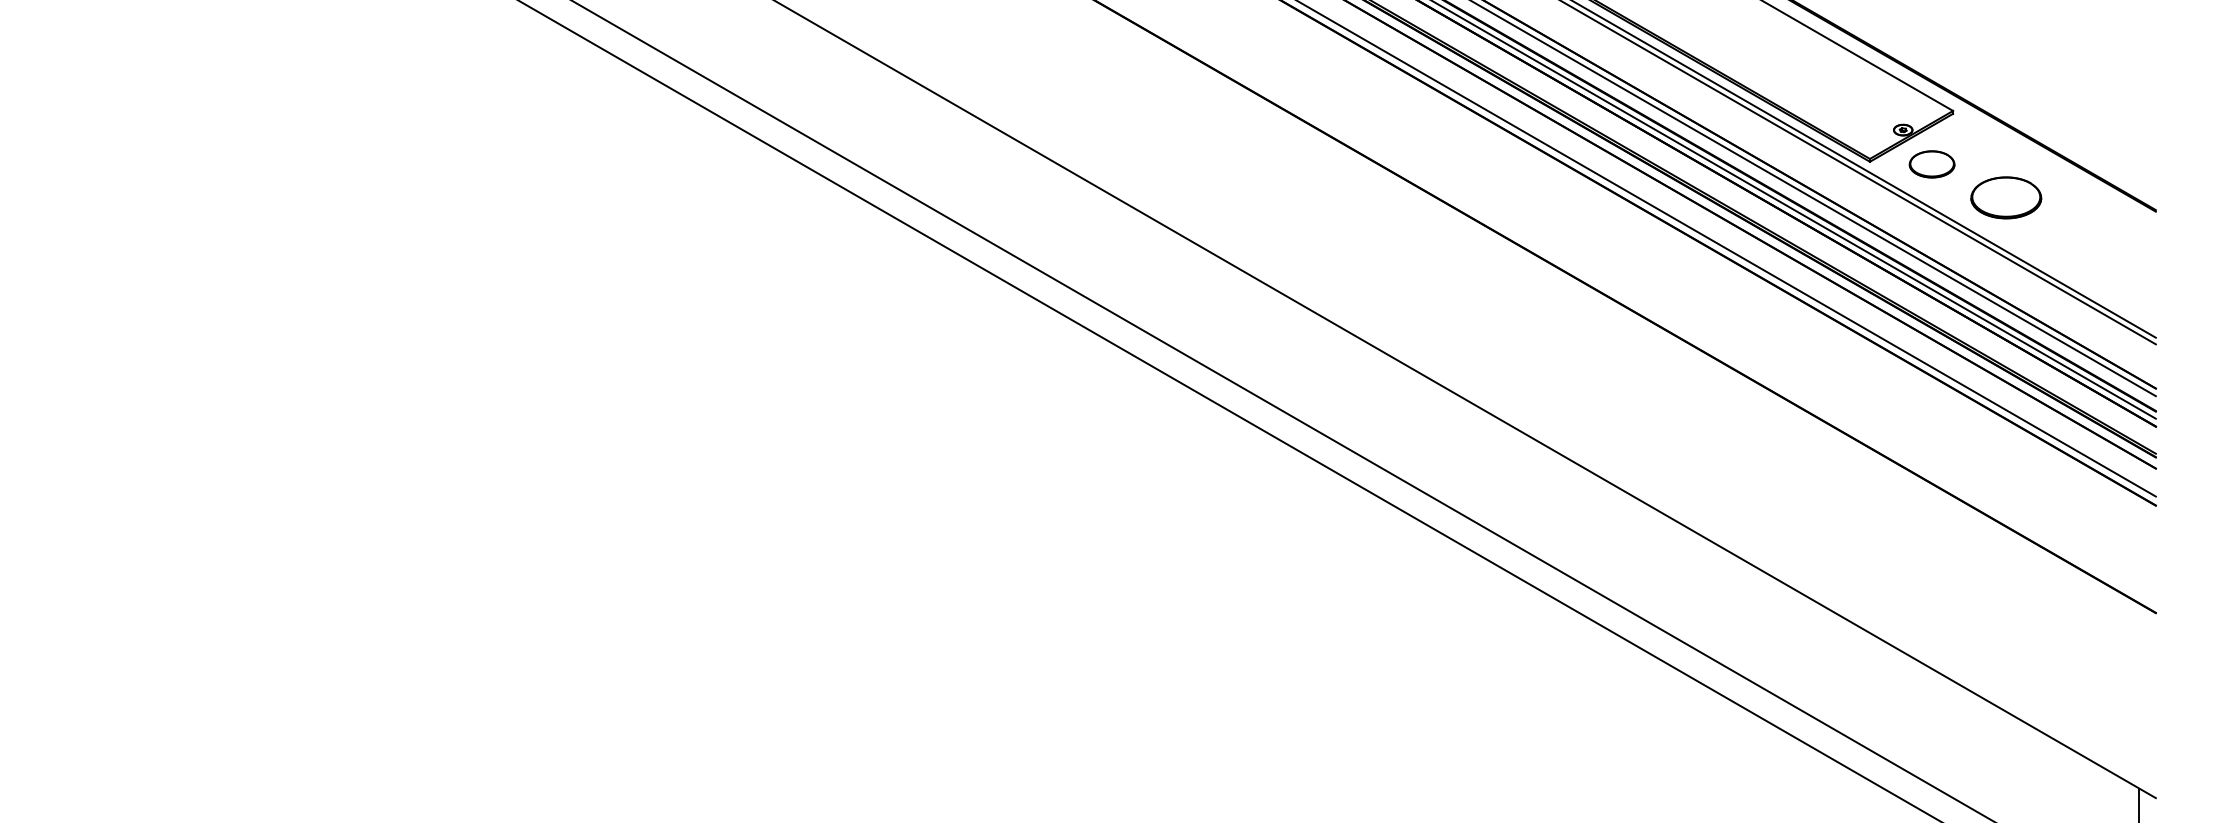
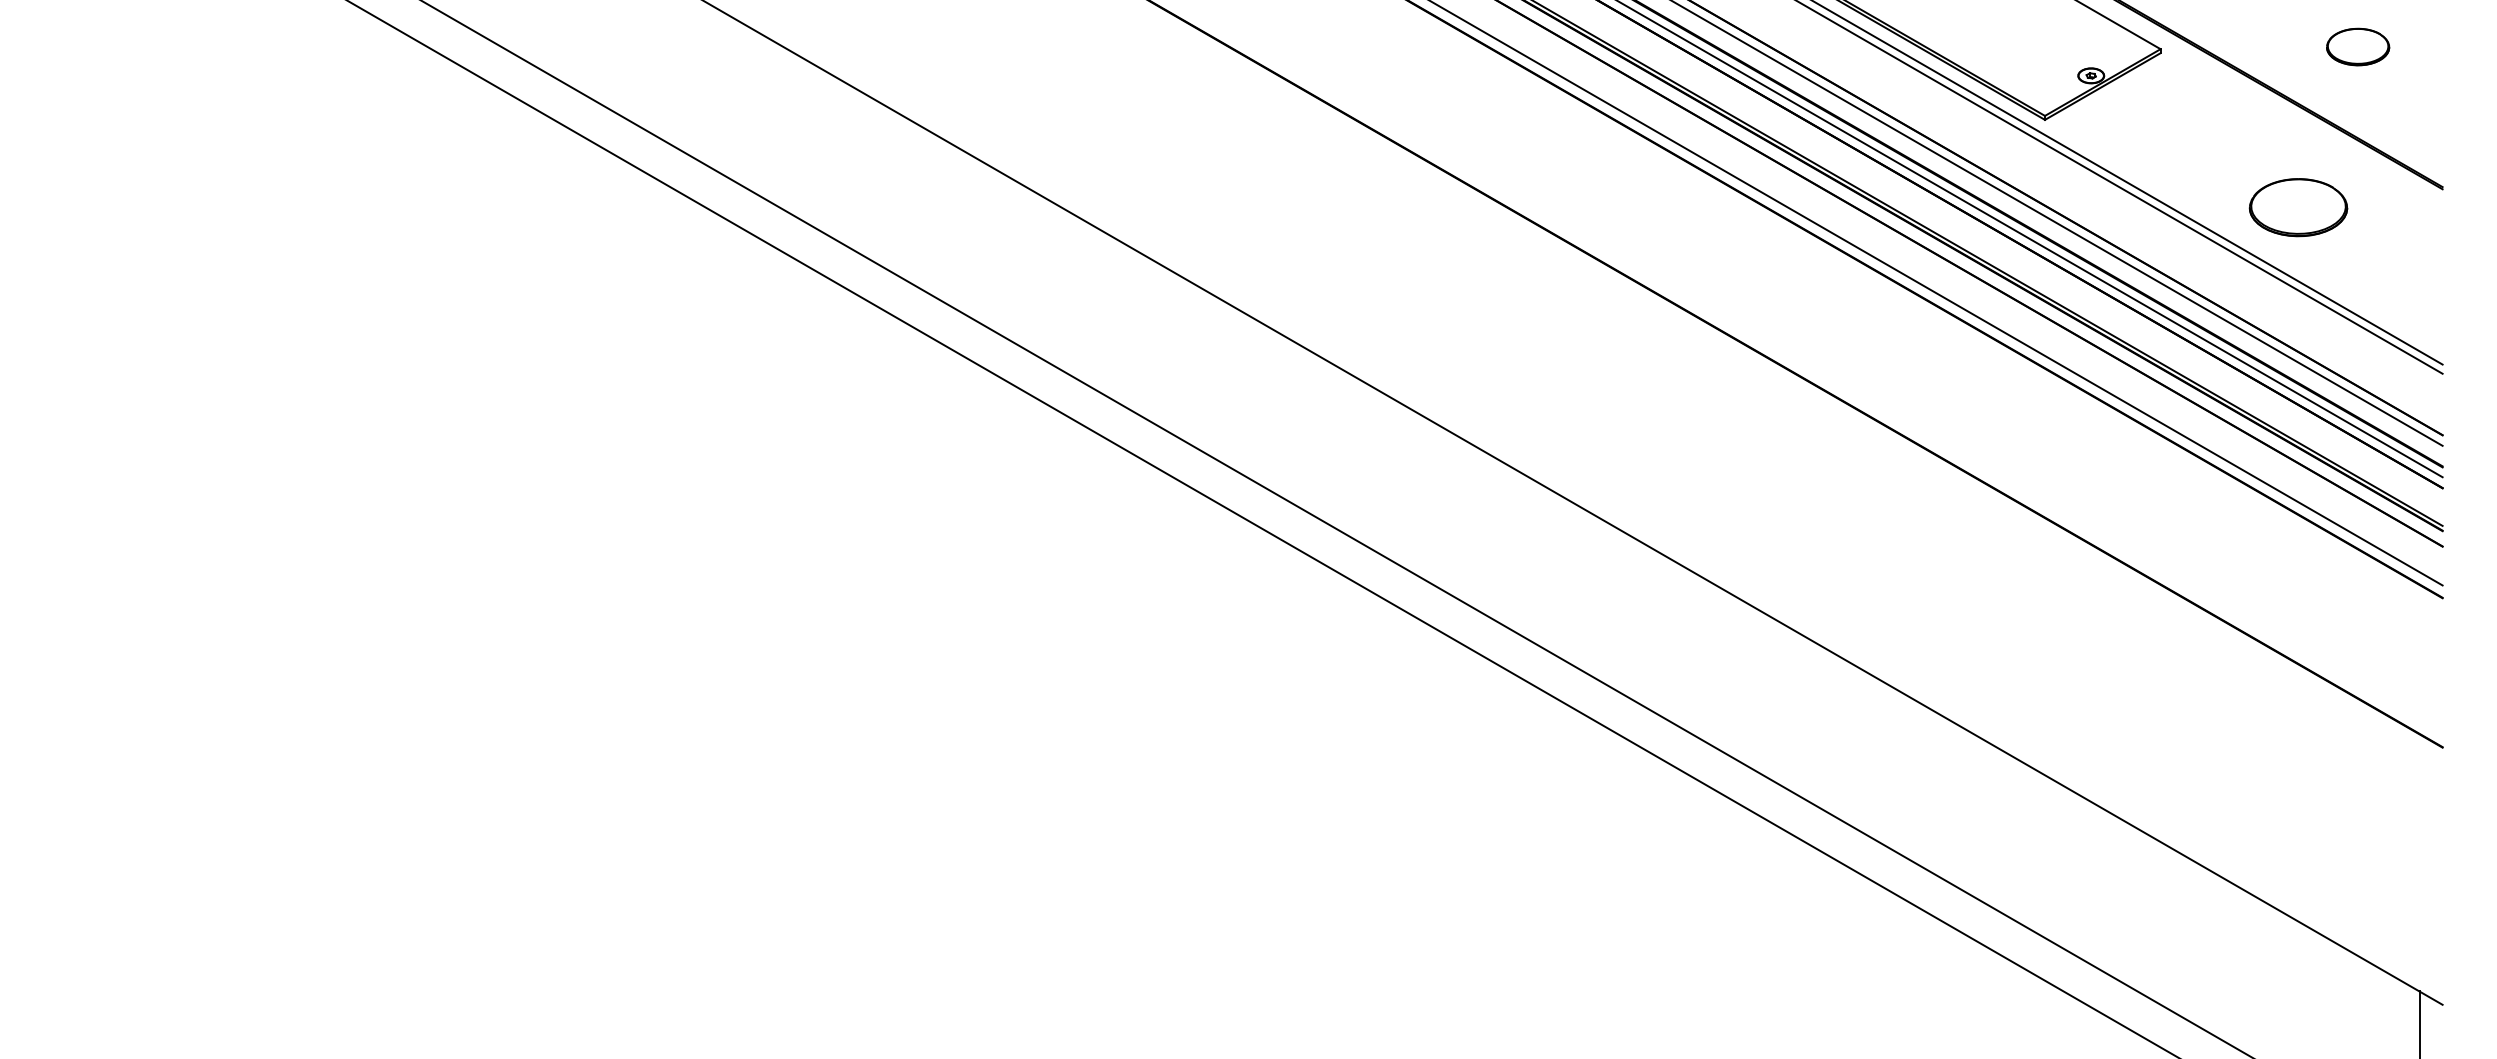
part: (1931, 164) -> (2357, 47), moved
part: (2006, 197) -> (2298, 207), moved

